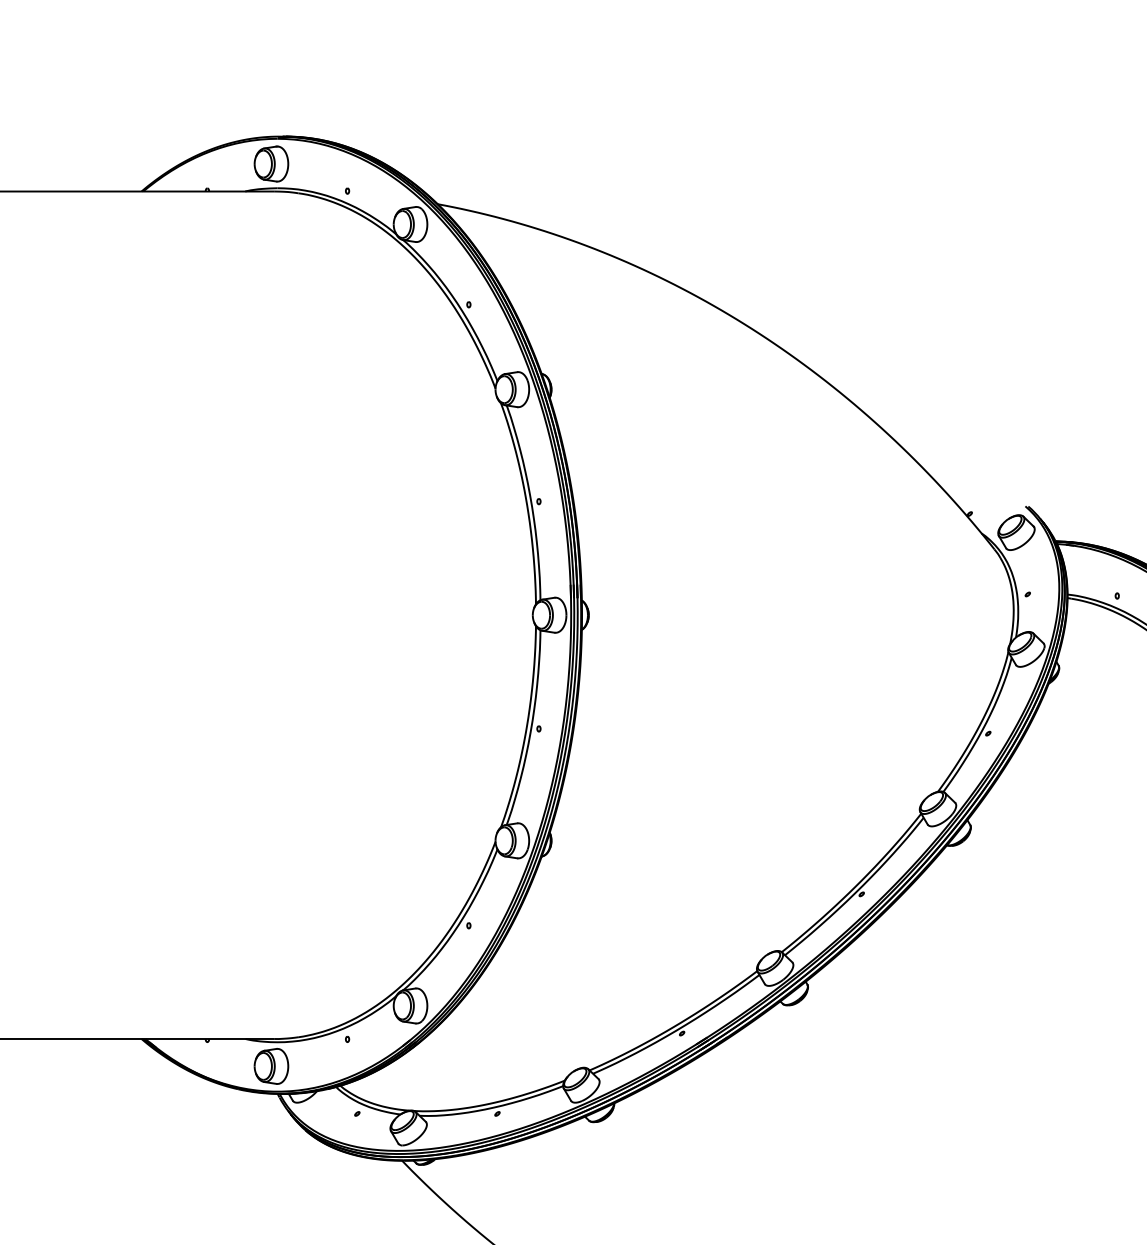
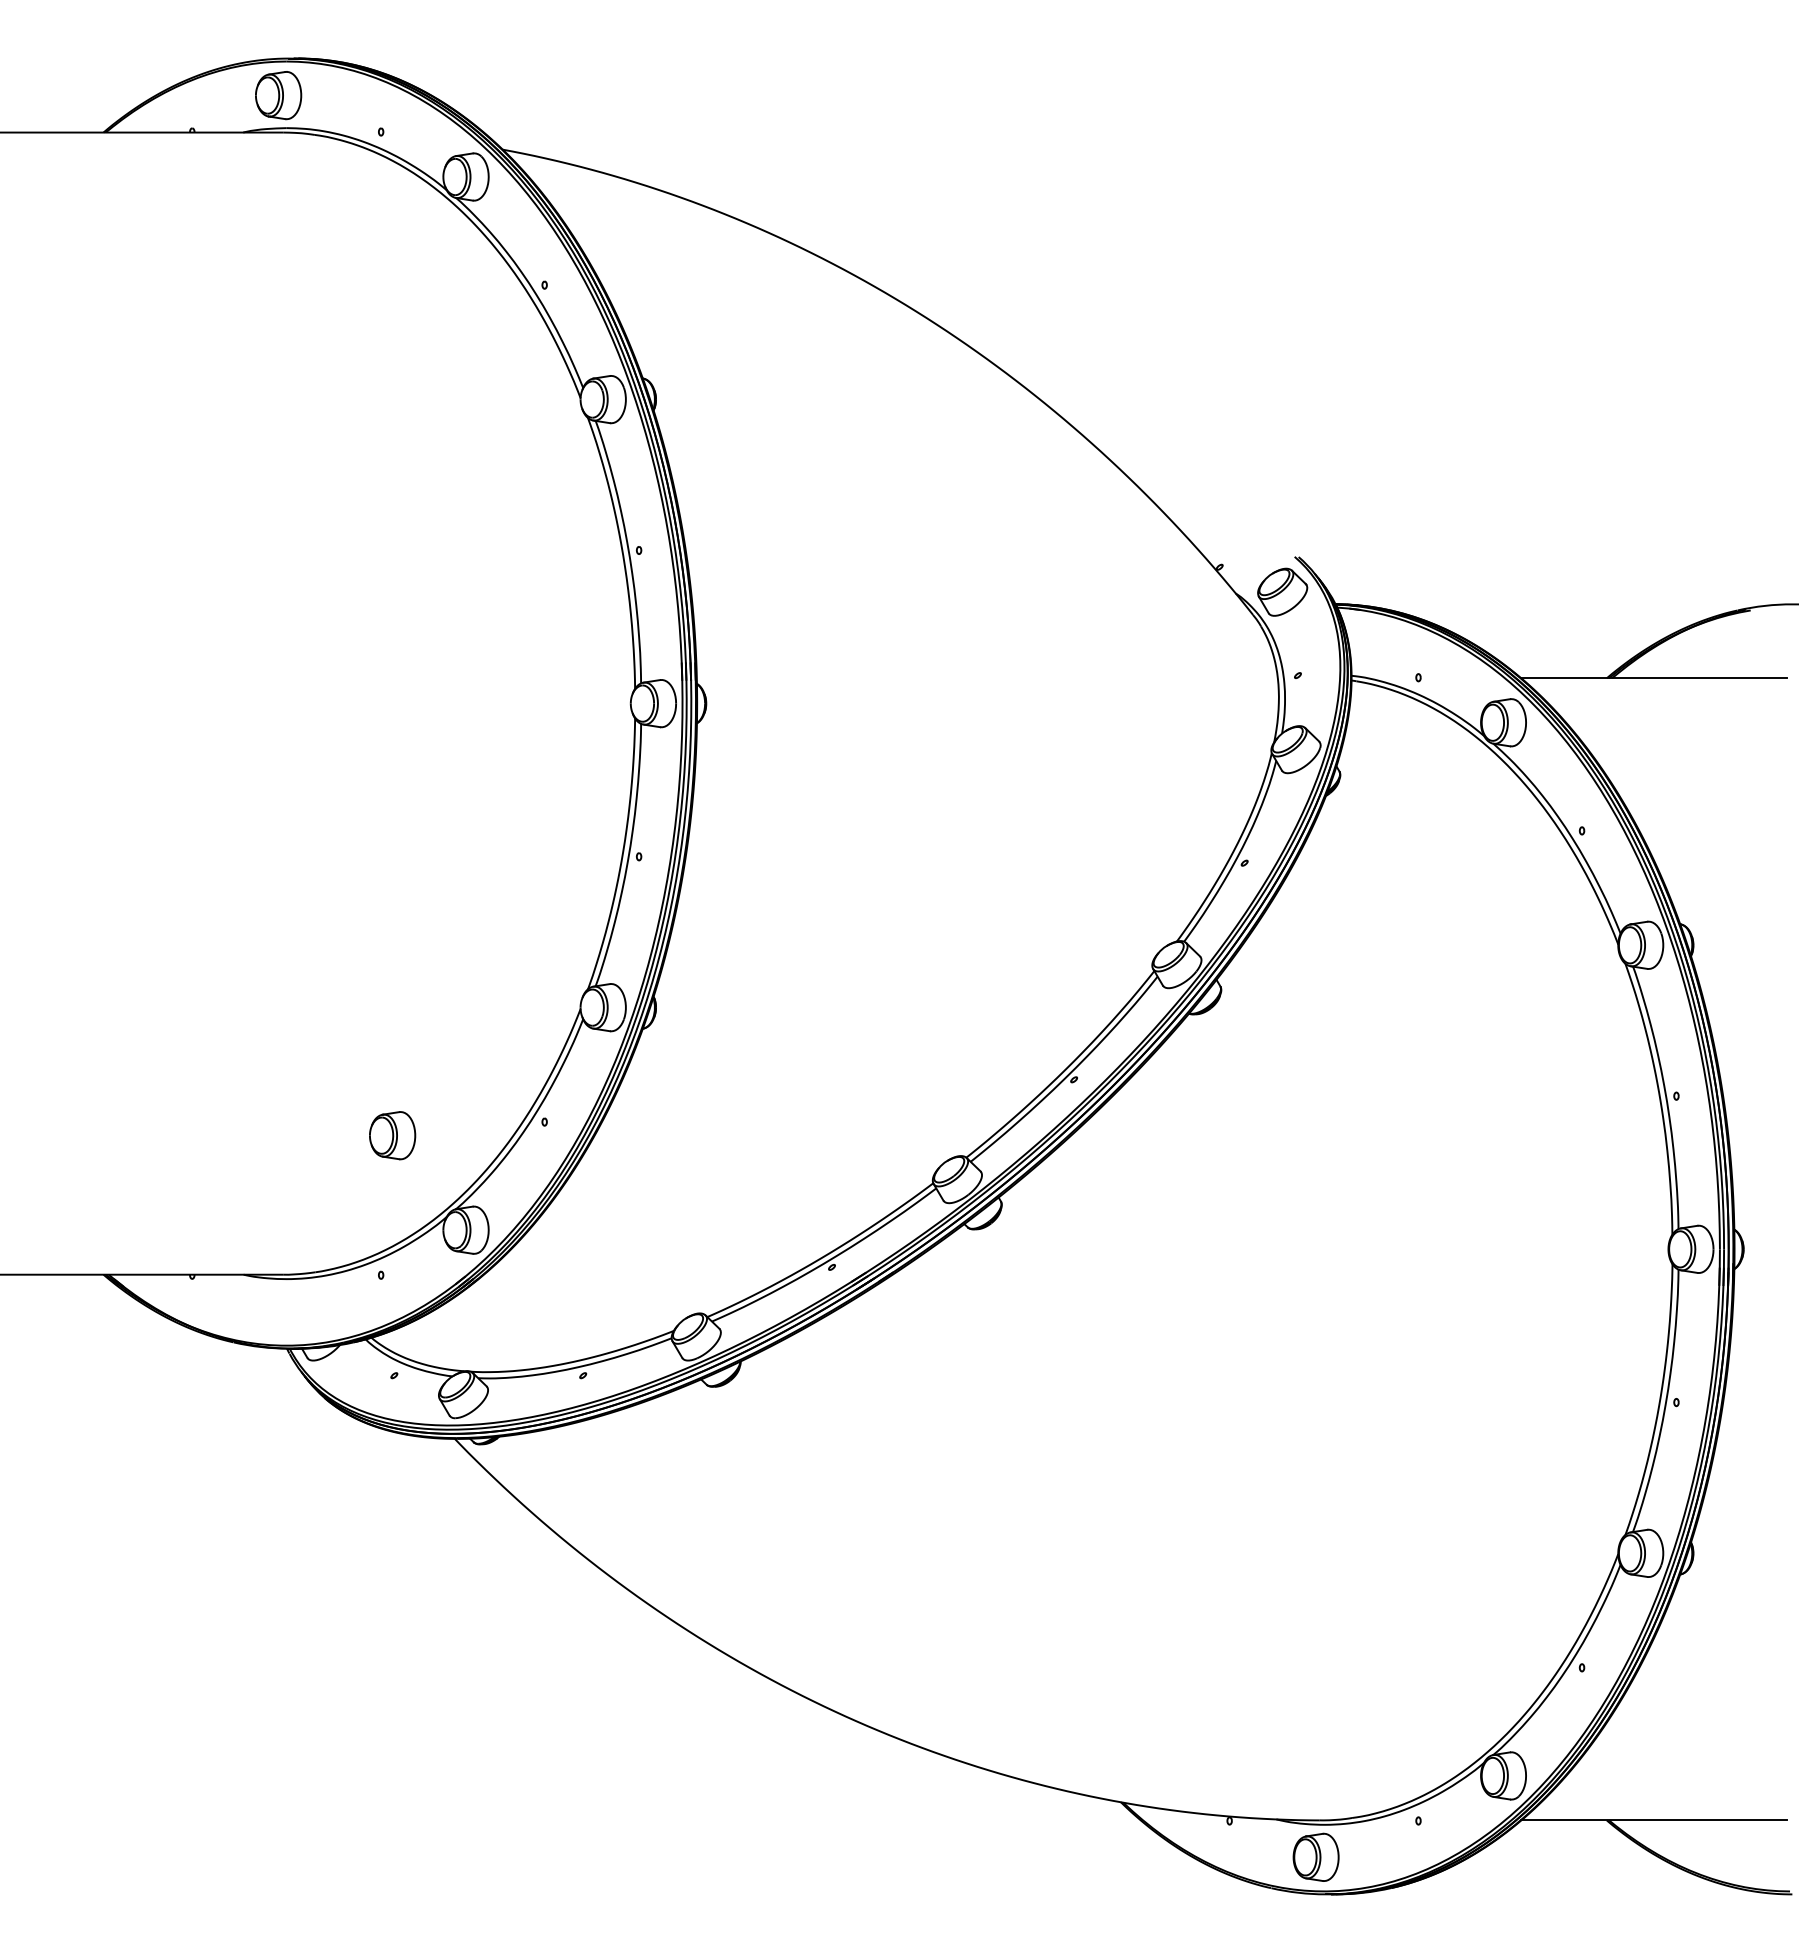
part: (271, 1066) -> (392, 1135), moved

